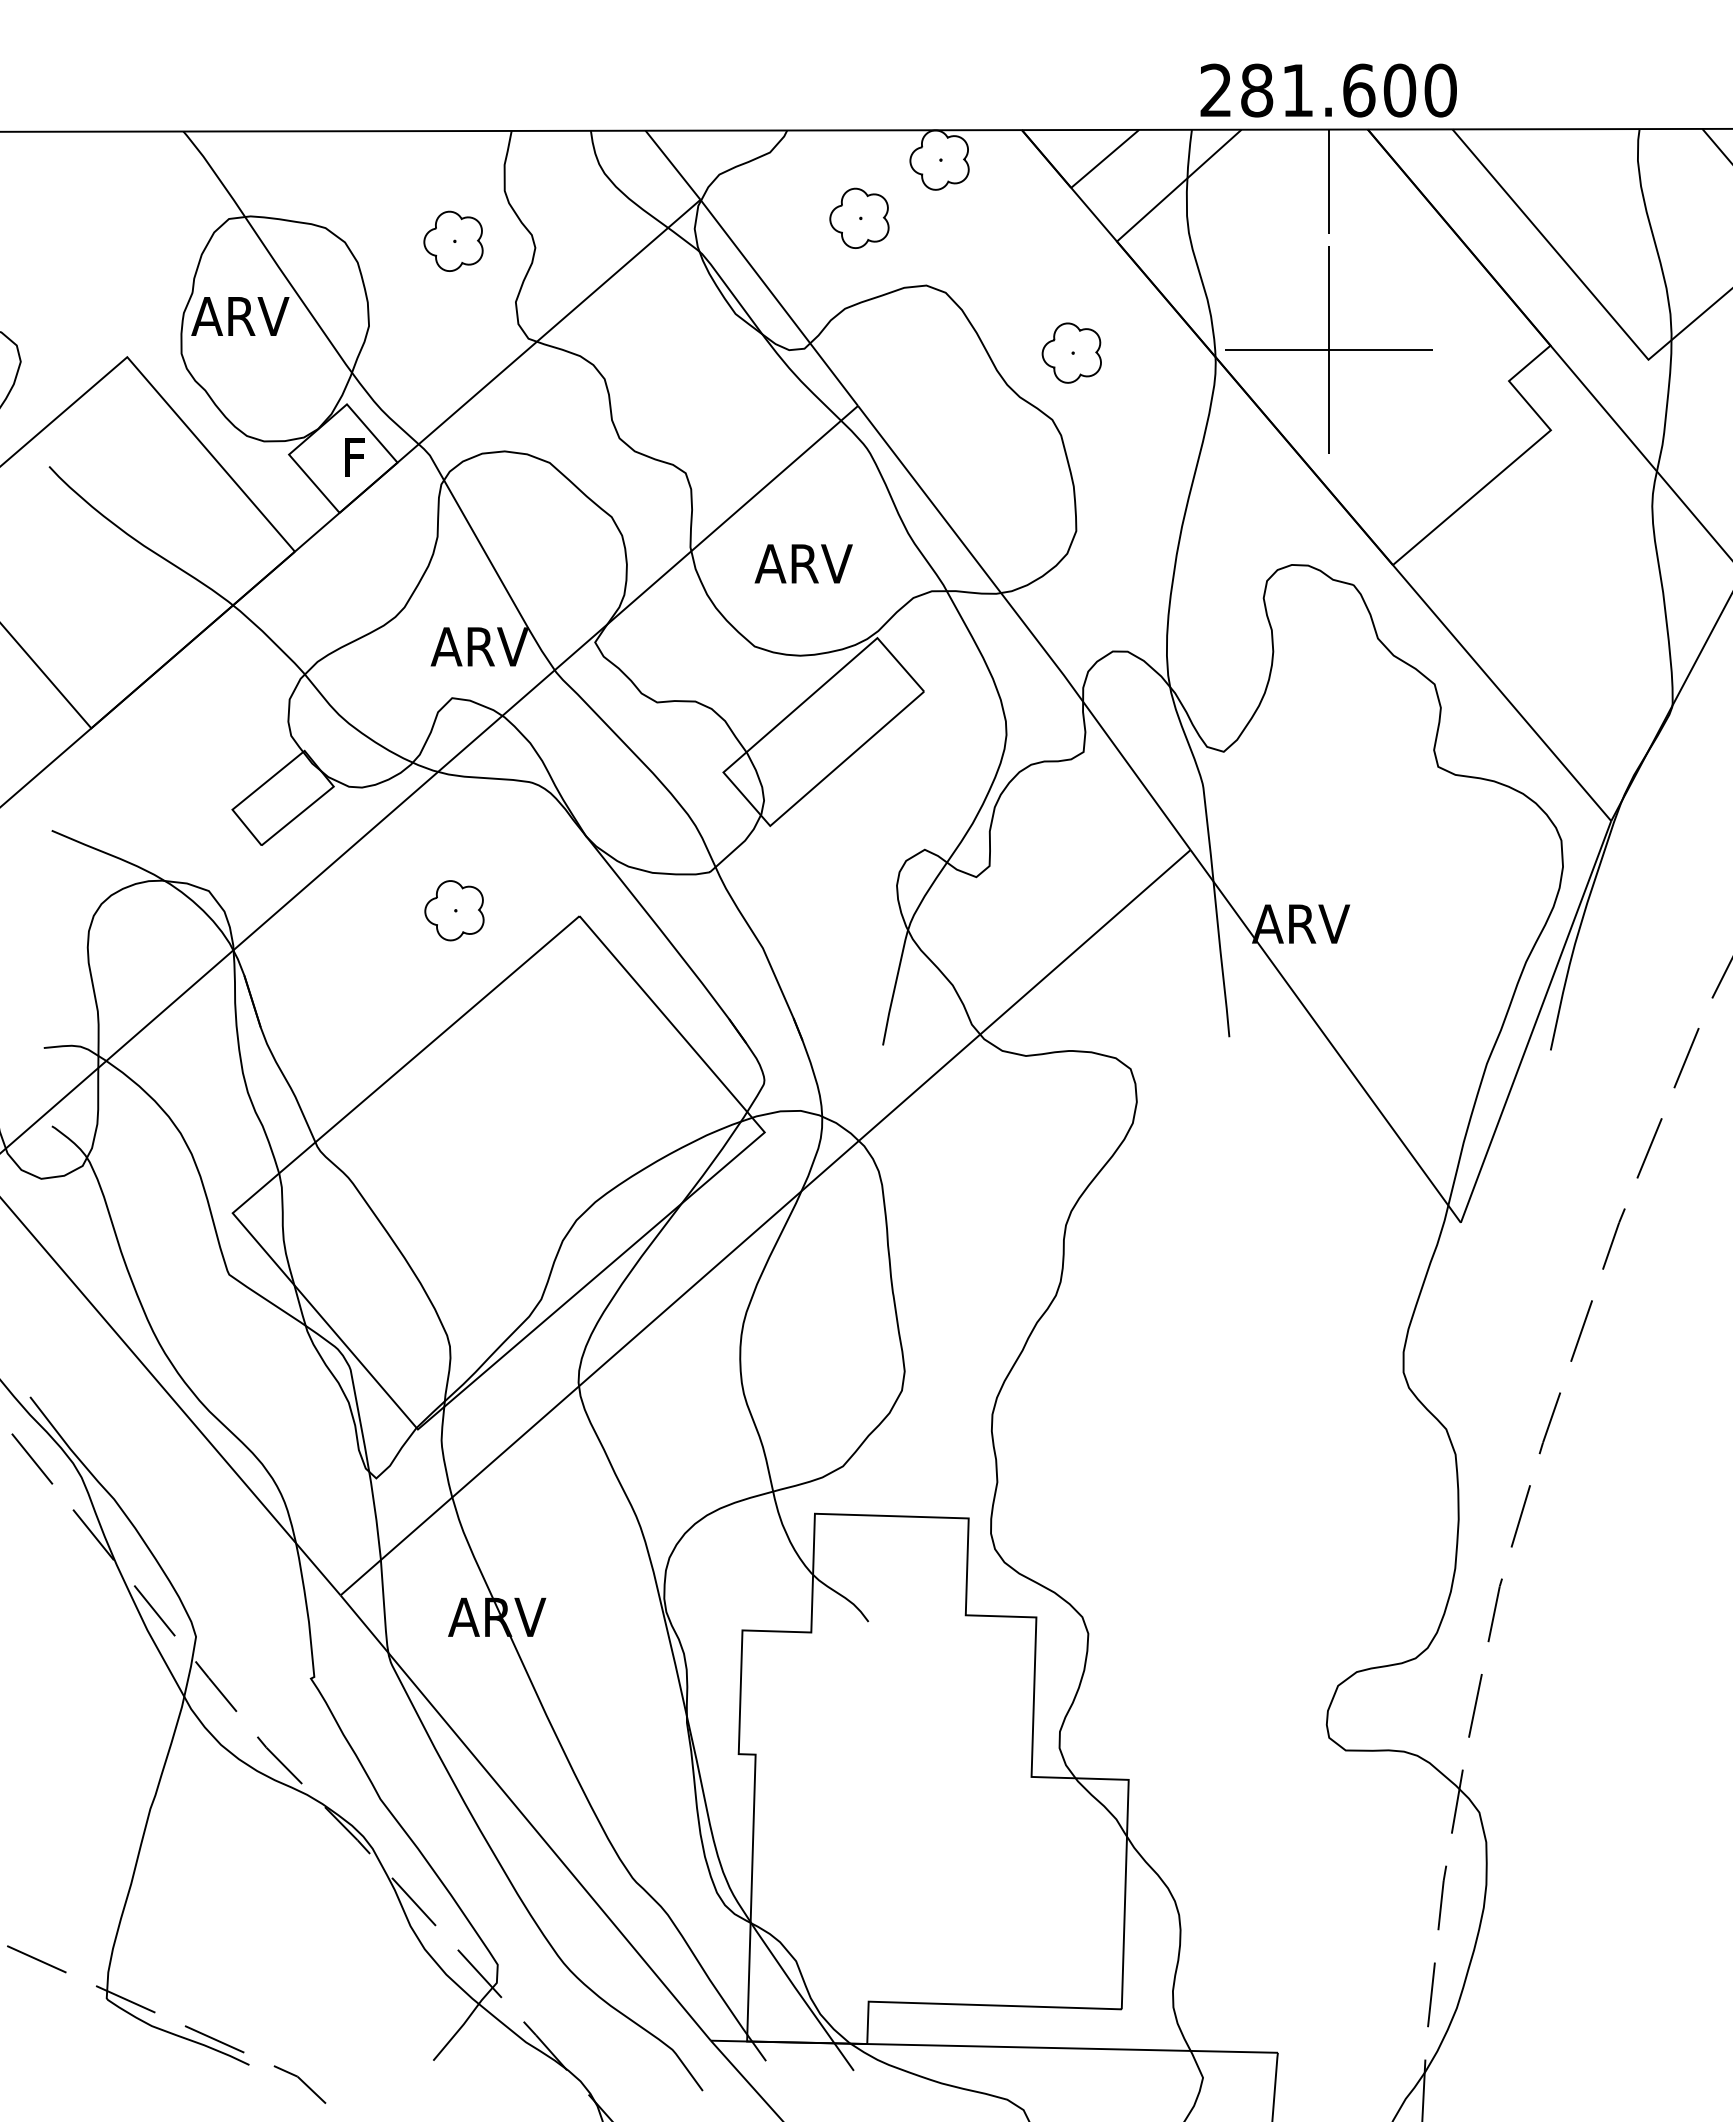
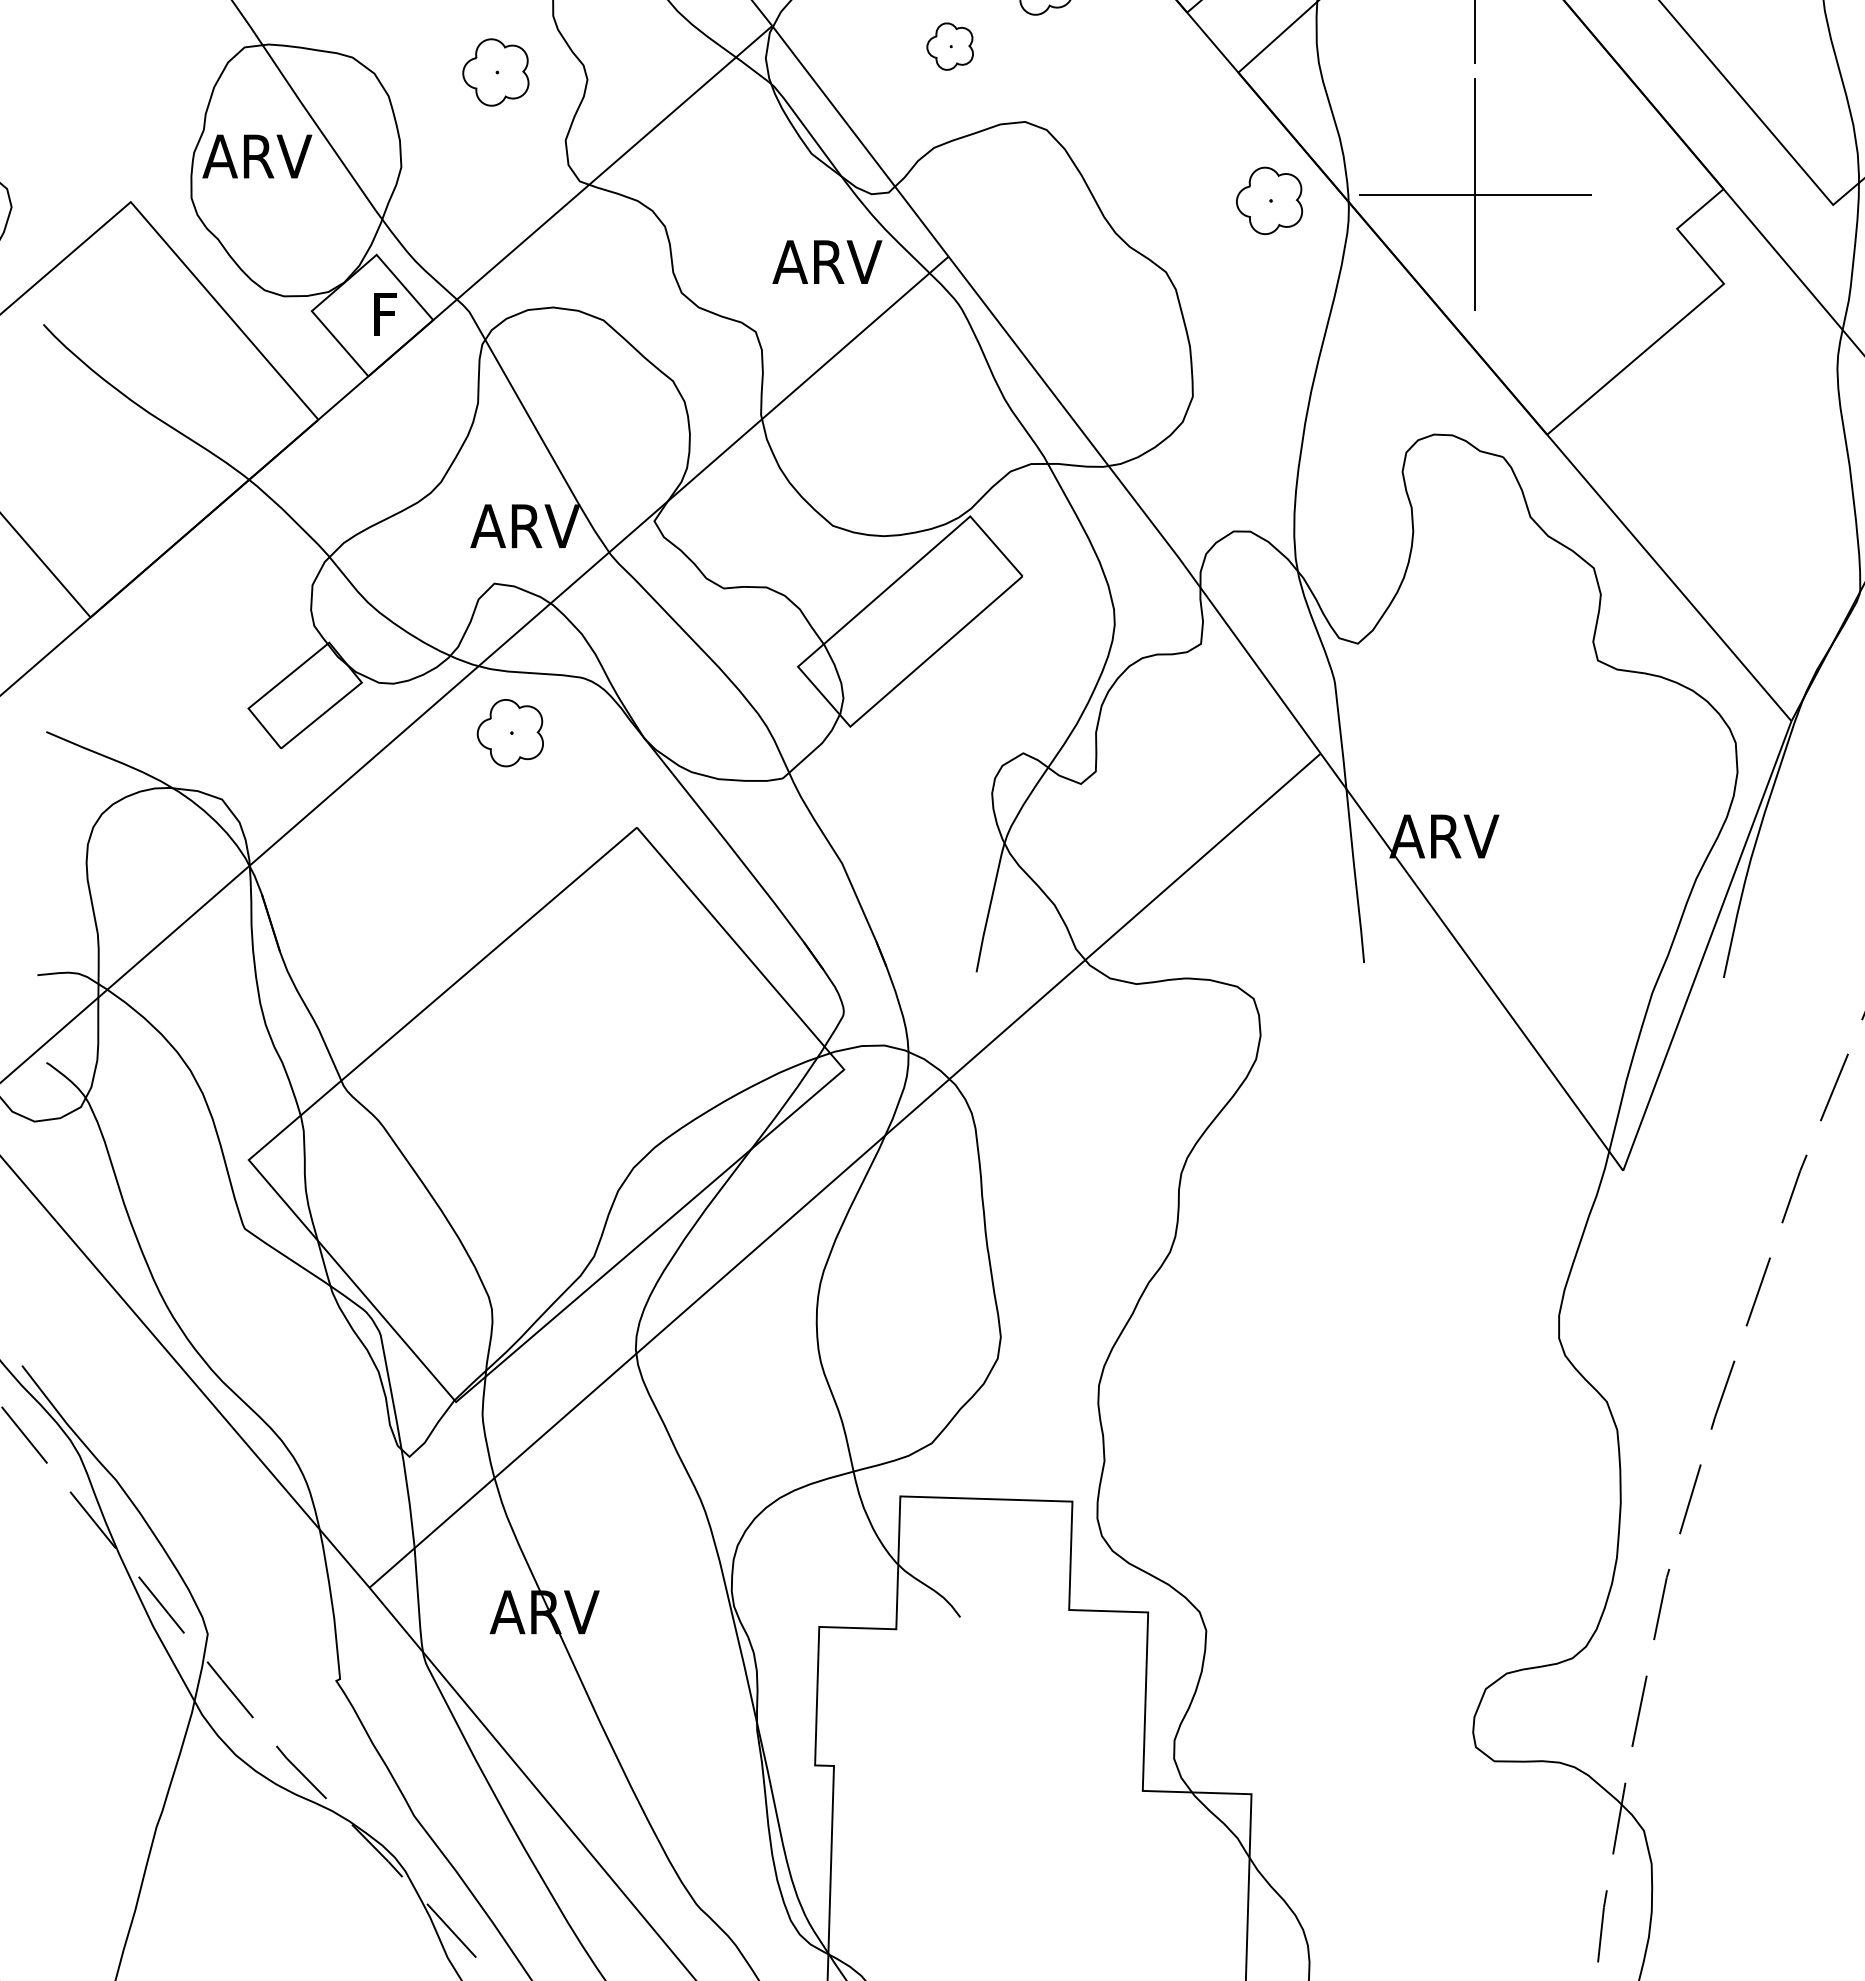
part: (859, 217) -> (950, 45), size x0.7
part: (1071, 352) -> (1269, 200), moved
text: (803, 563) -> (827, 261), moved
part: (454, 910) -> (510, 732), moved

